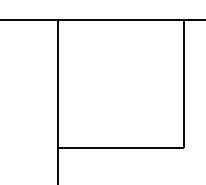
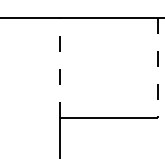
line: (57, 83) -> (59, 67), solid -> dashed
line: (184, 84) -> (158, 68), solid -> dashed

